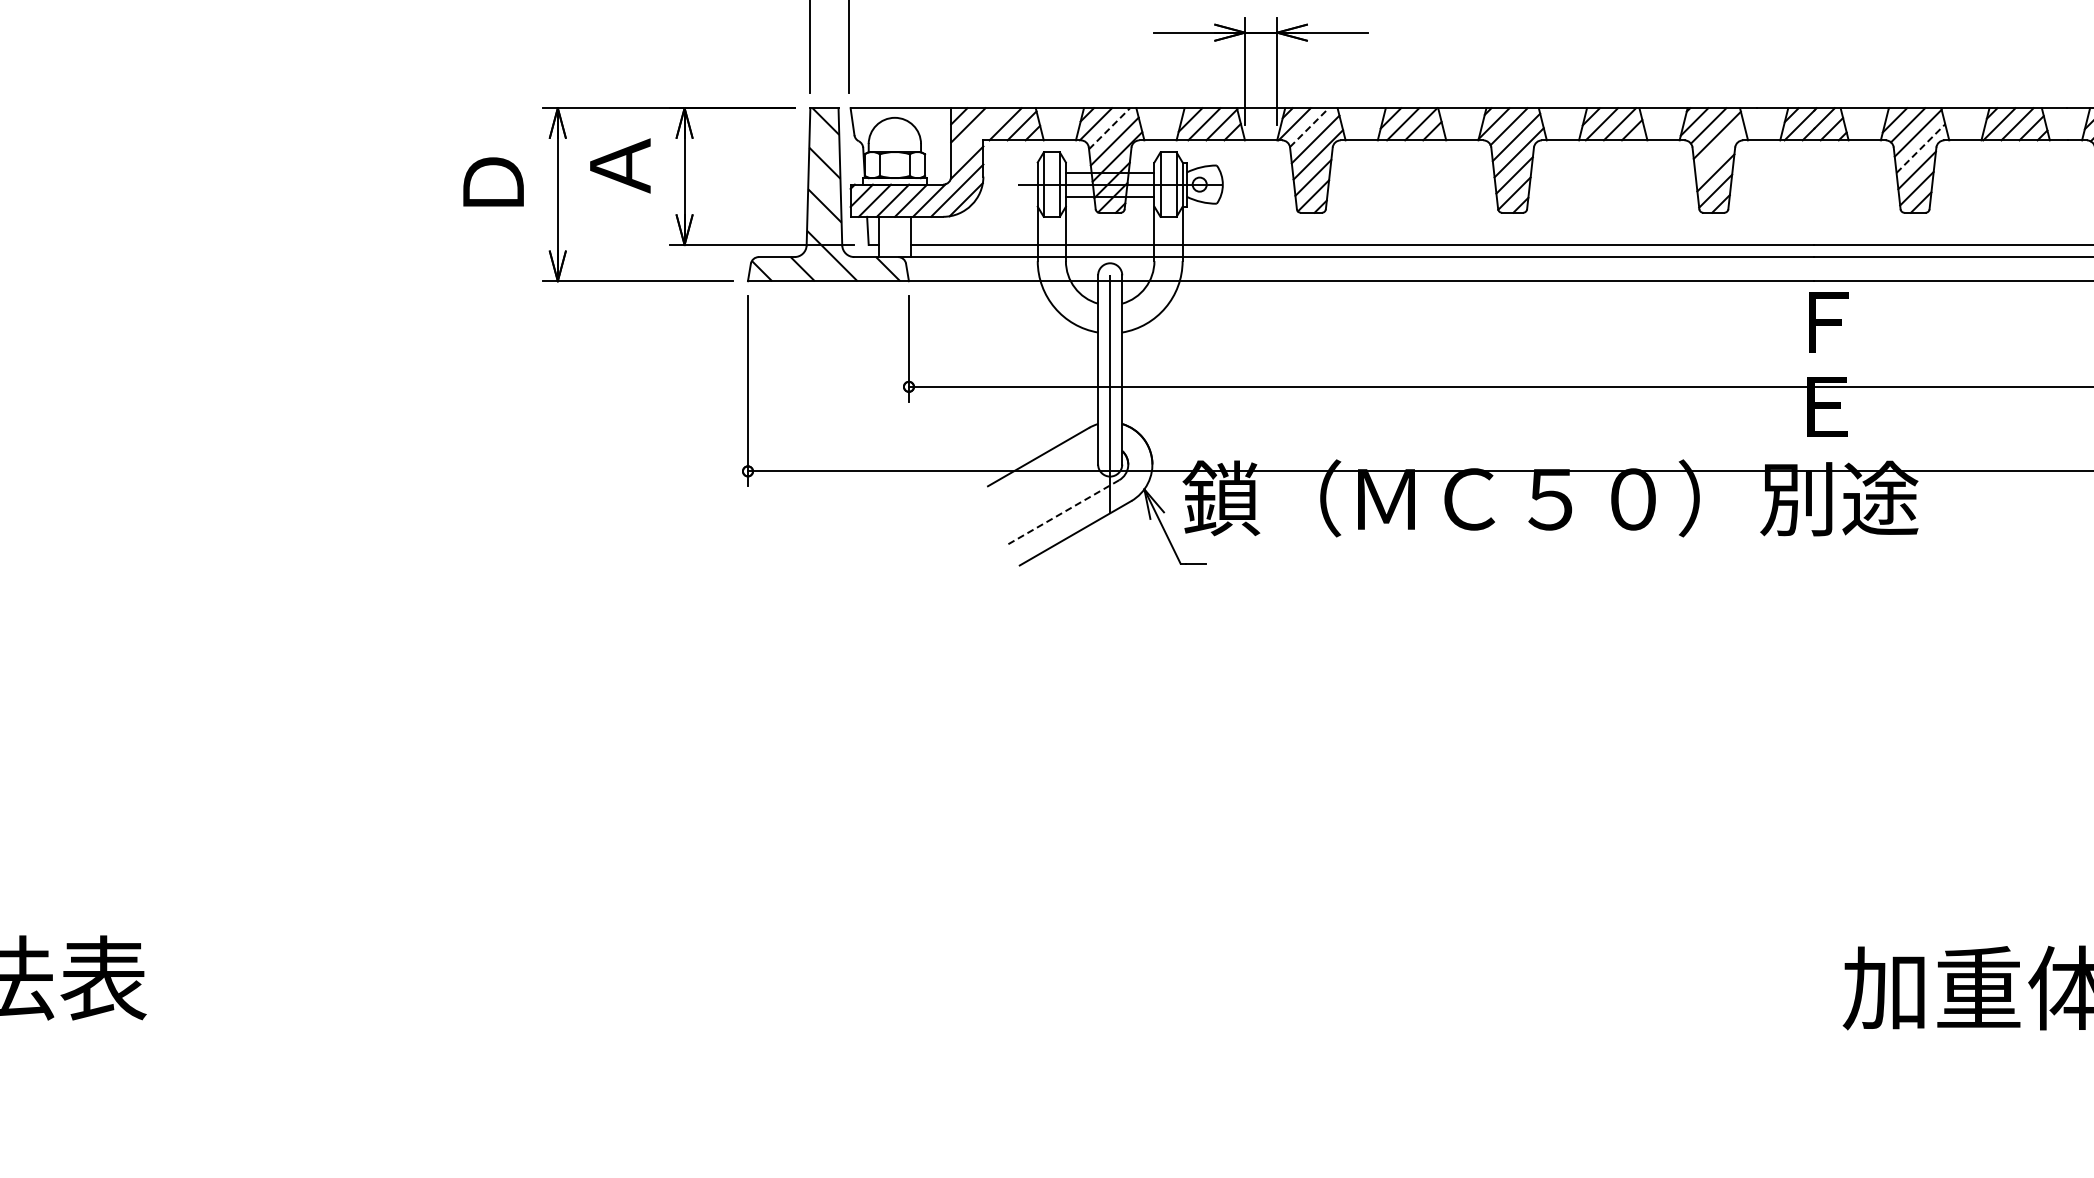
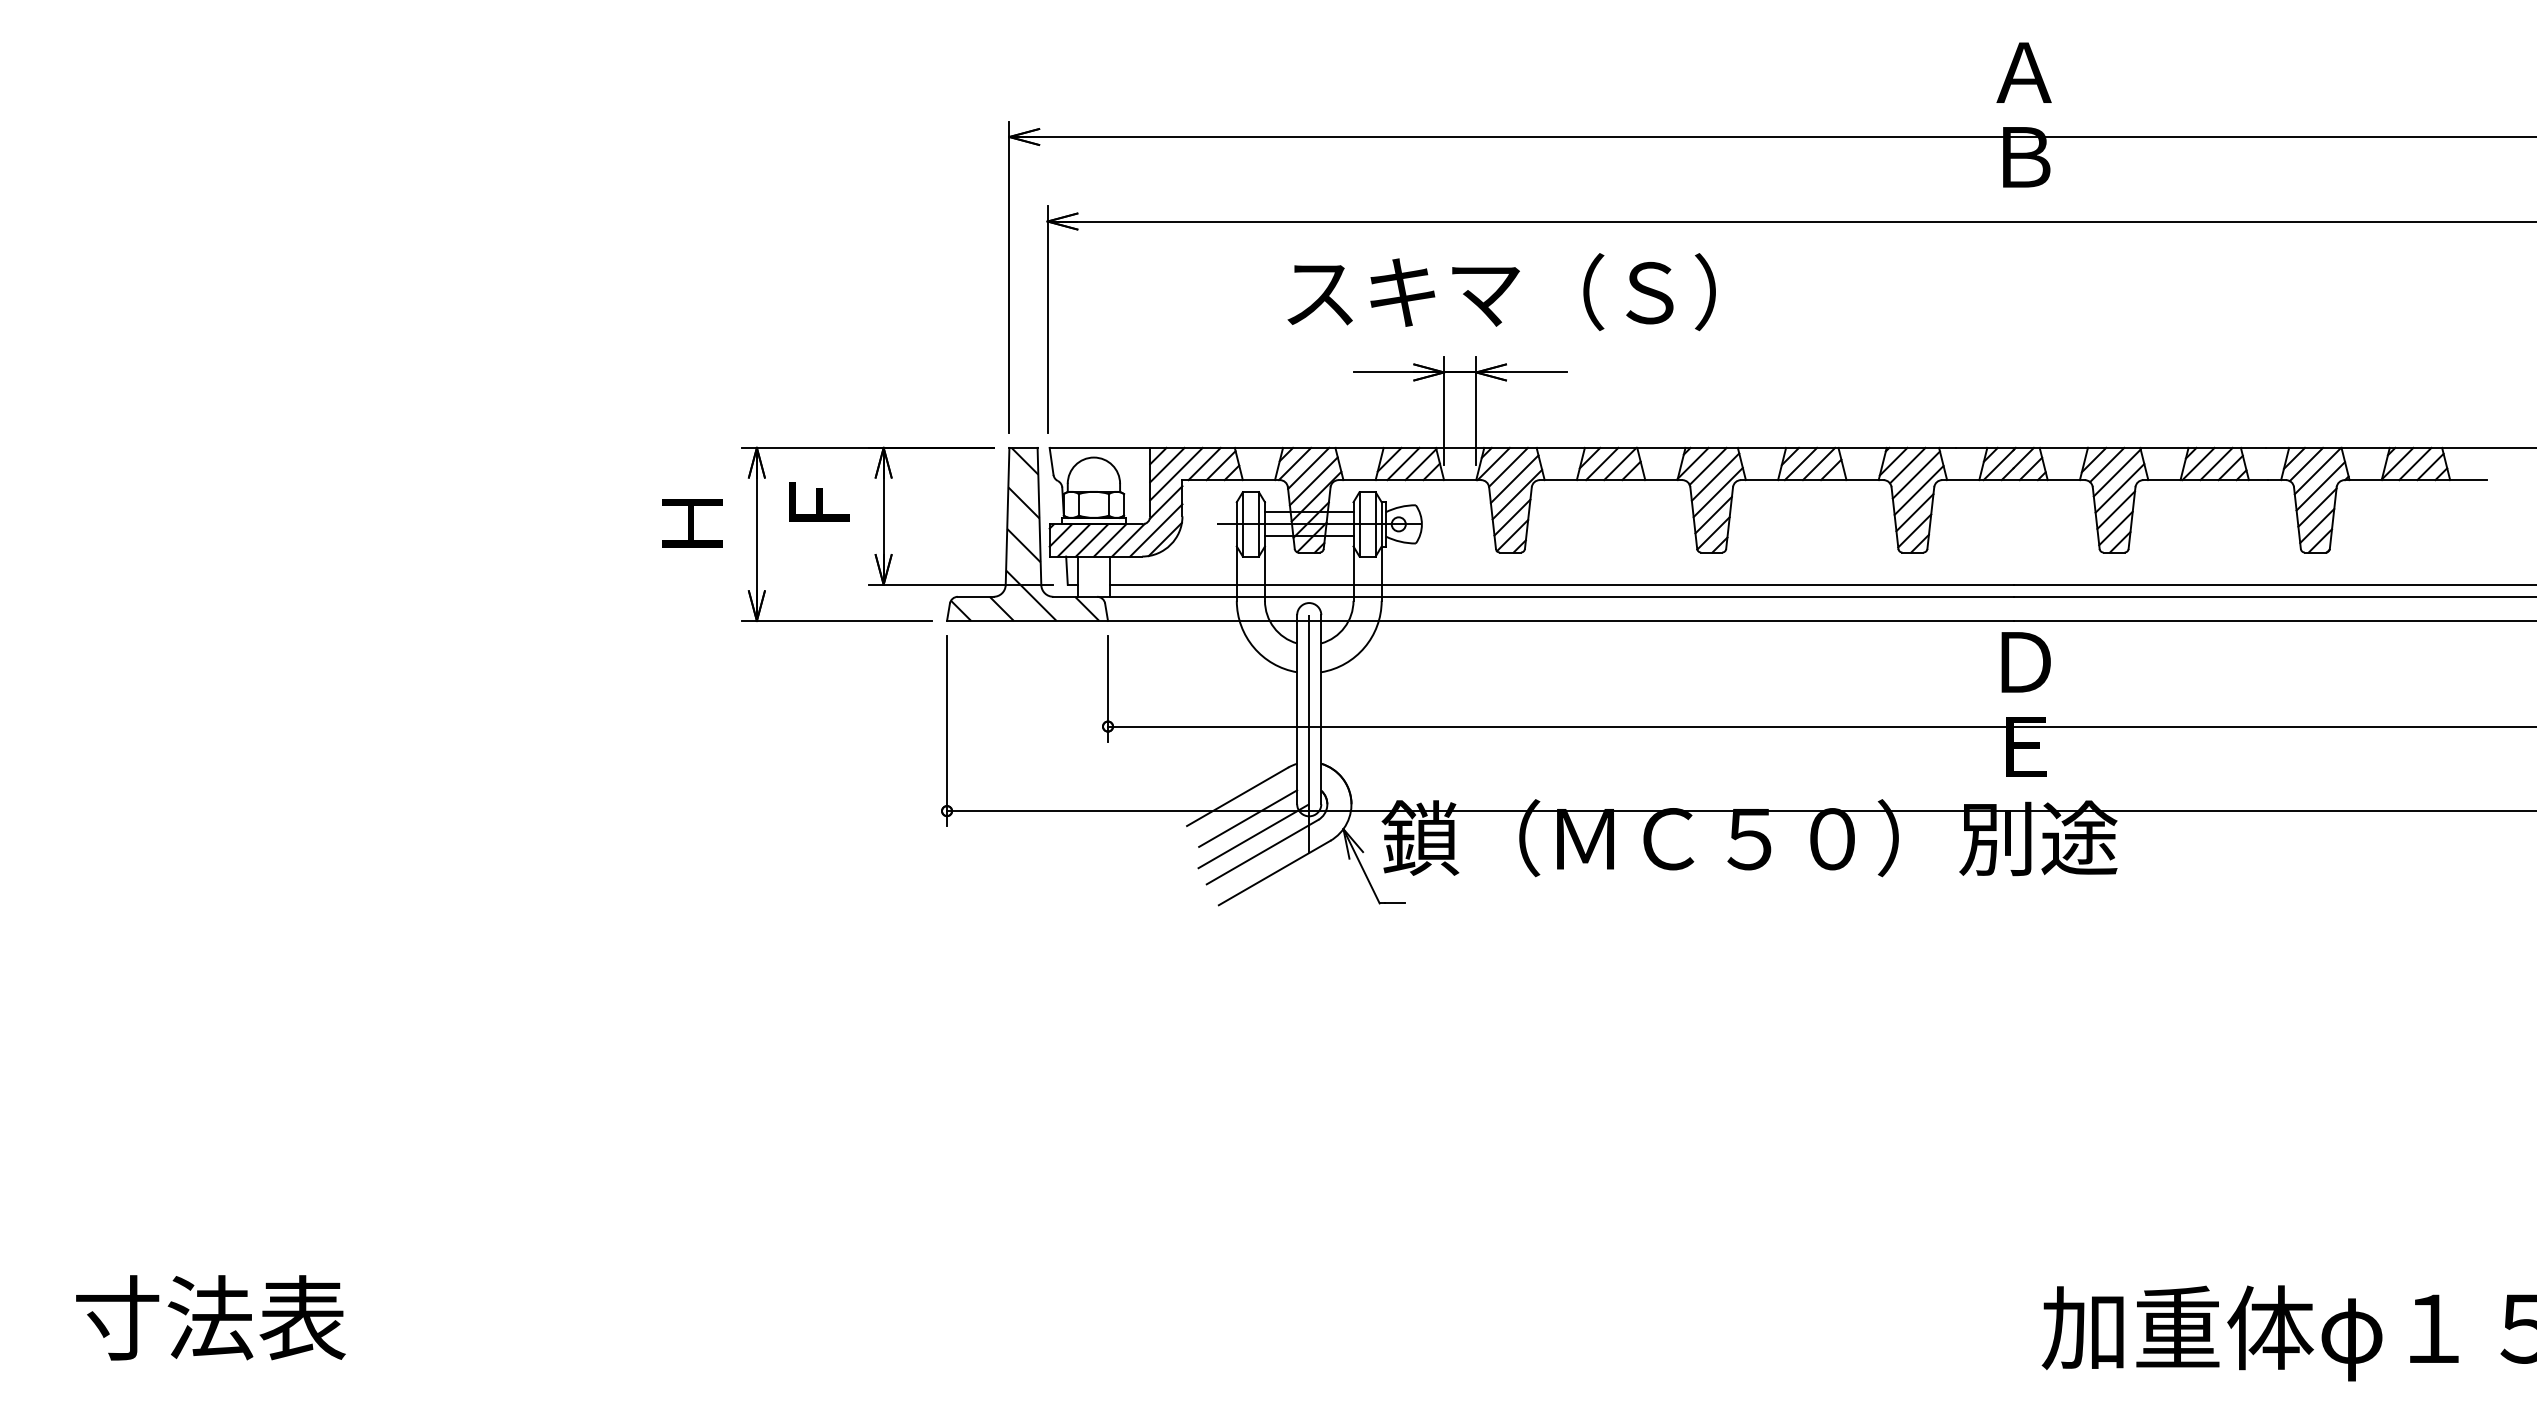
line: (1309, 127) -> (1508, 467), dashed -> solid
line: (1110, 128) -> (1309, 468), dashed -> solid
line: (977, 133) -> (1176, 473), added
line: (1921, 148) -> (2120, 488), dashed -> solid
line: (1719, 149) -> (1918, 489), added
text: (620, 165) -> (819, 505), Ａ -> Ｆ
text: (493, 182) -> (692, 522), Ｄ -> Ｈ
text: (1826, 322) -> (2025, 662), Ｆ -> Ｄ
line: (1049, 478) -> (1248, 818), added
line: (1054, 496) -> (1253, 836), added
line: (1063, 512) -> (1262, 852), dashed -> solid

